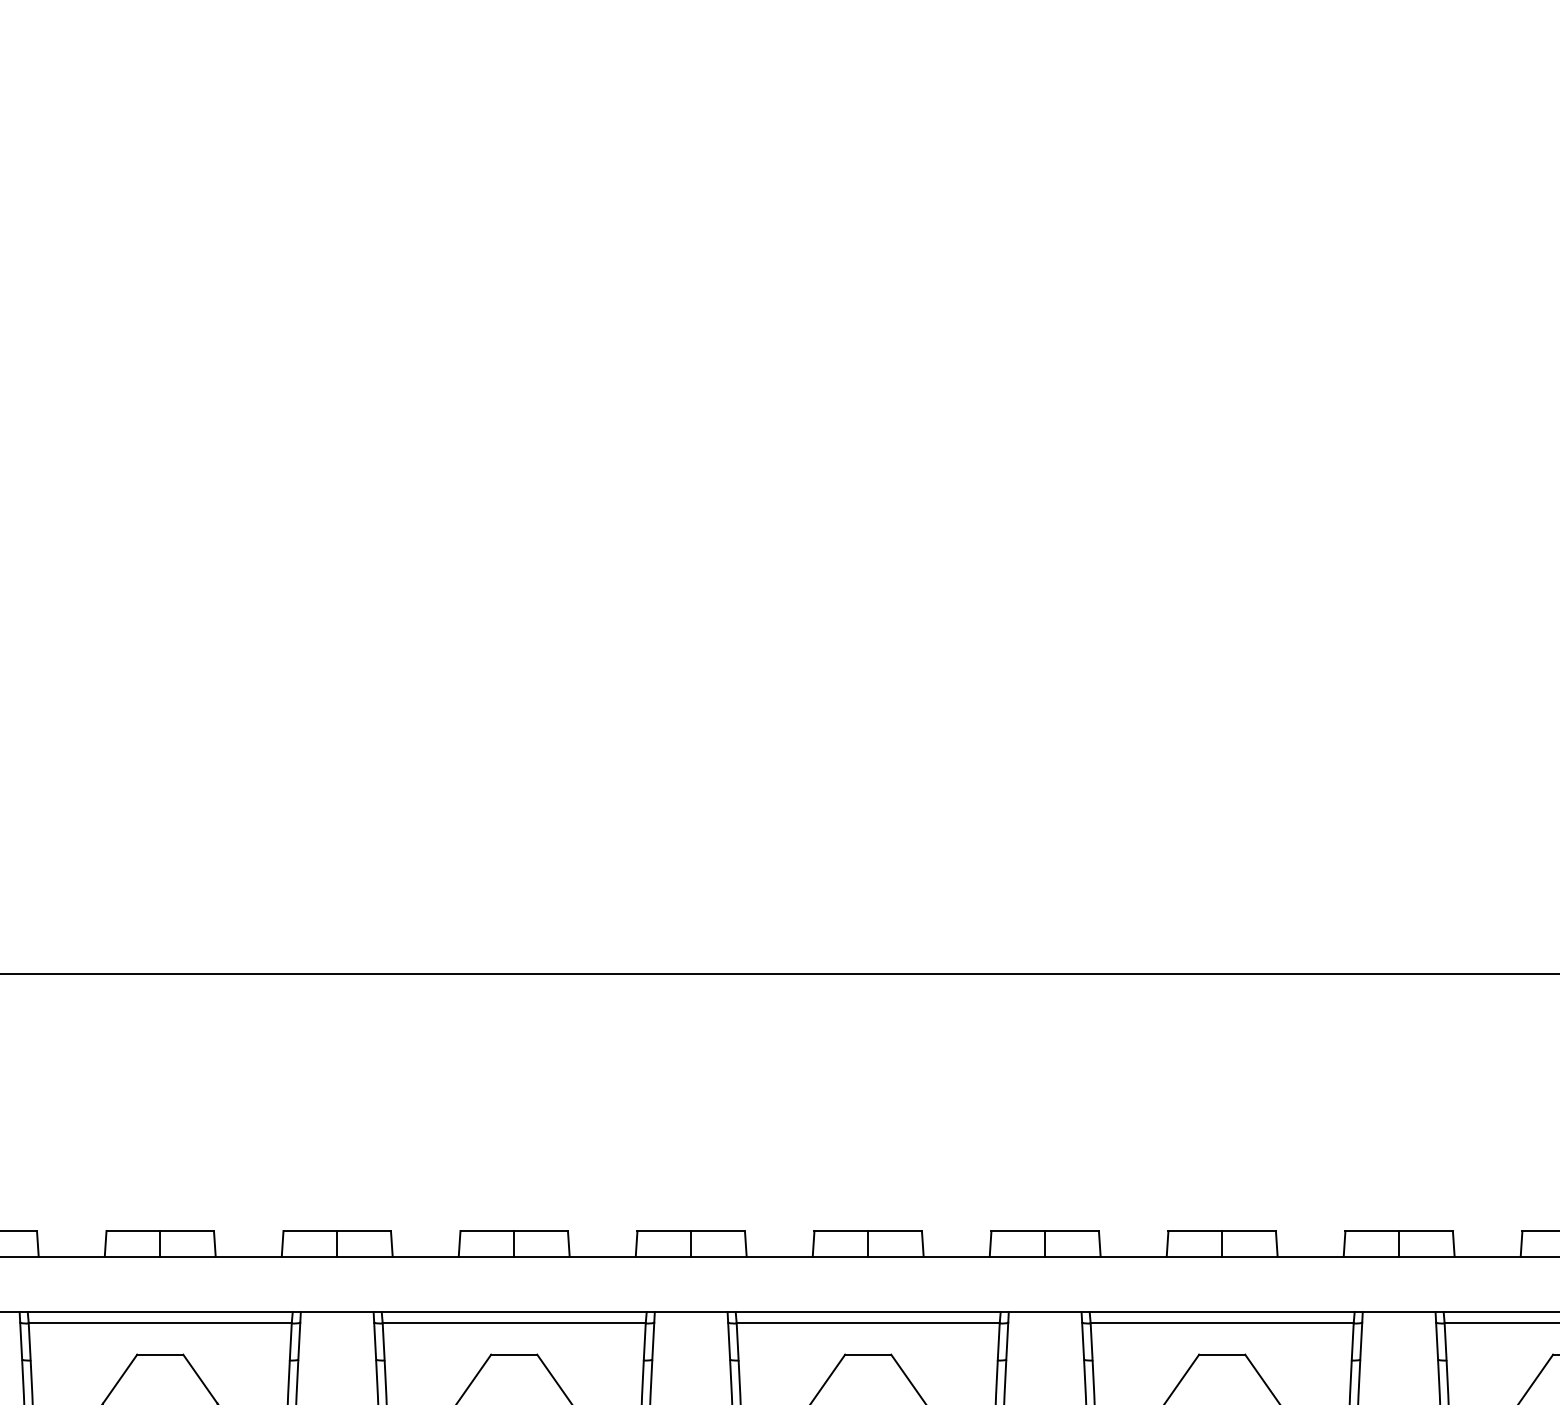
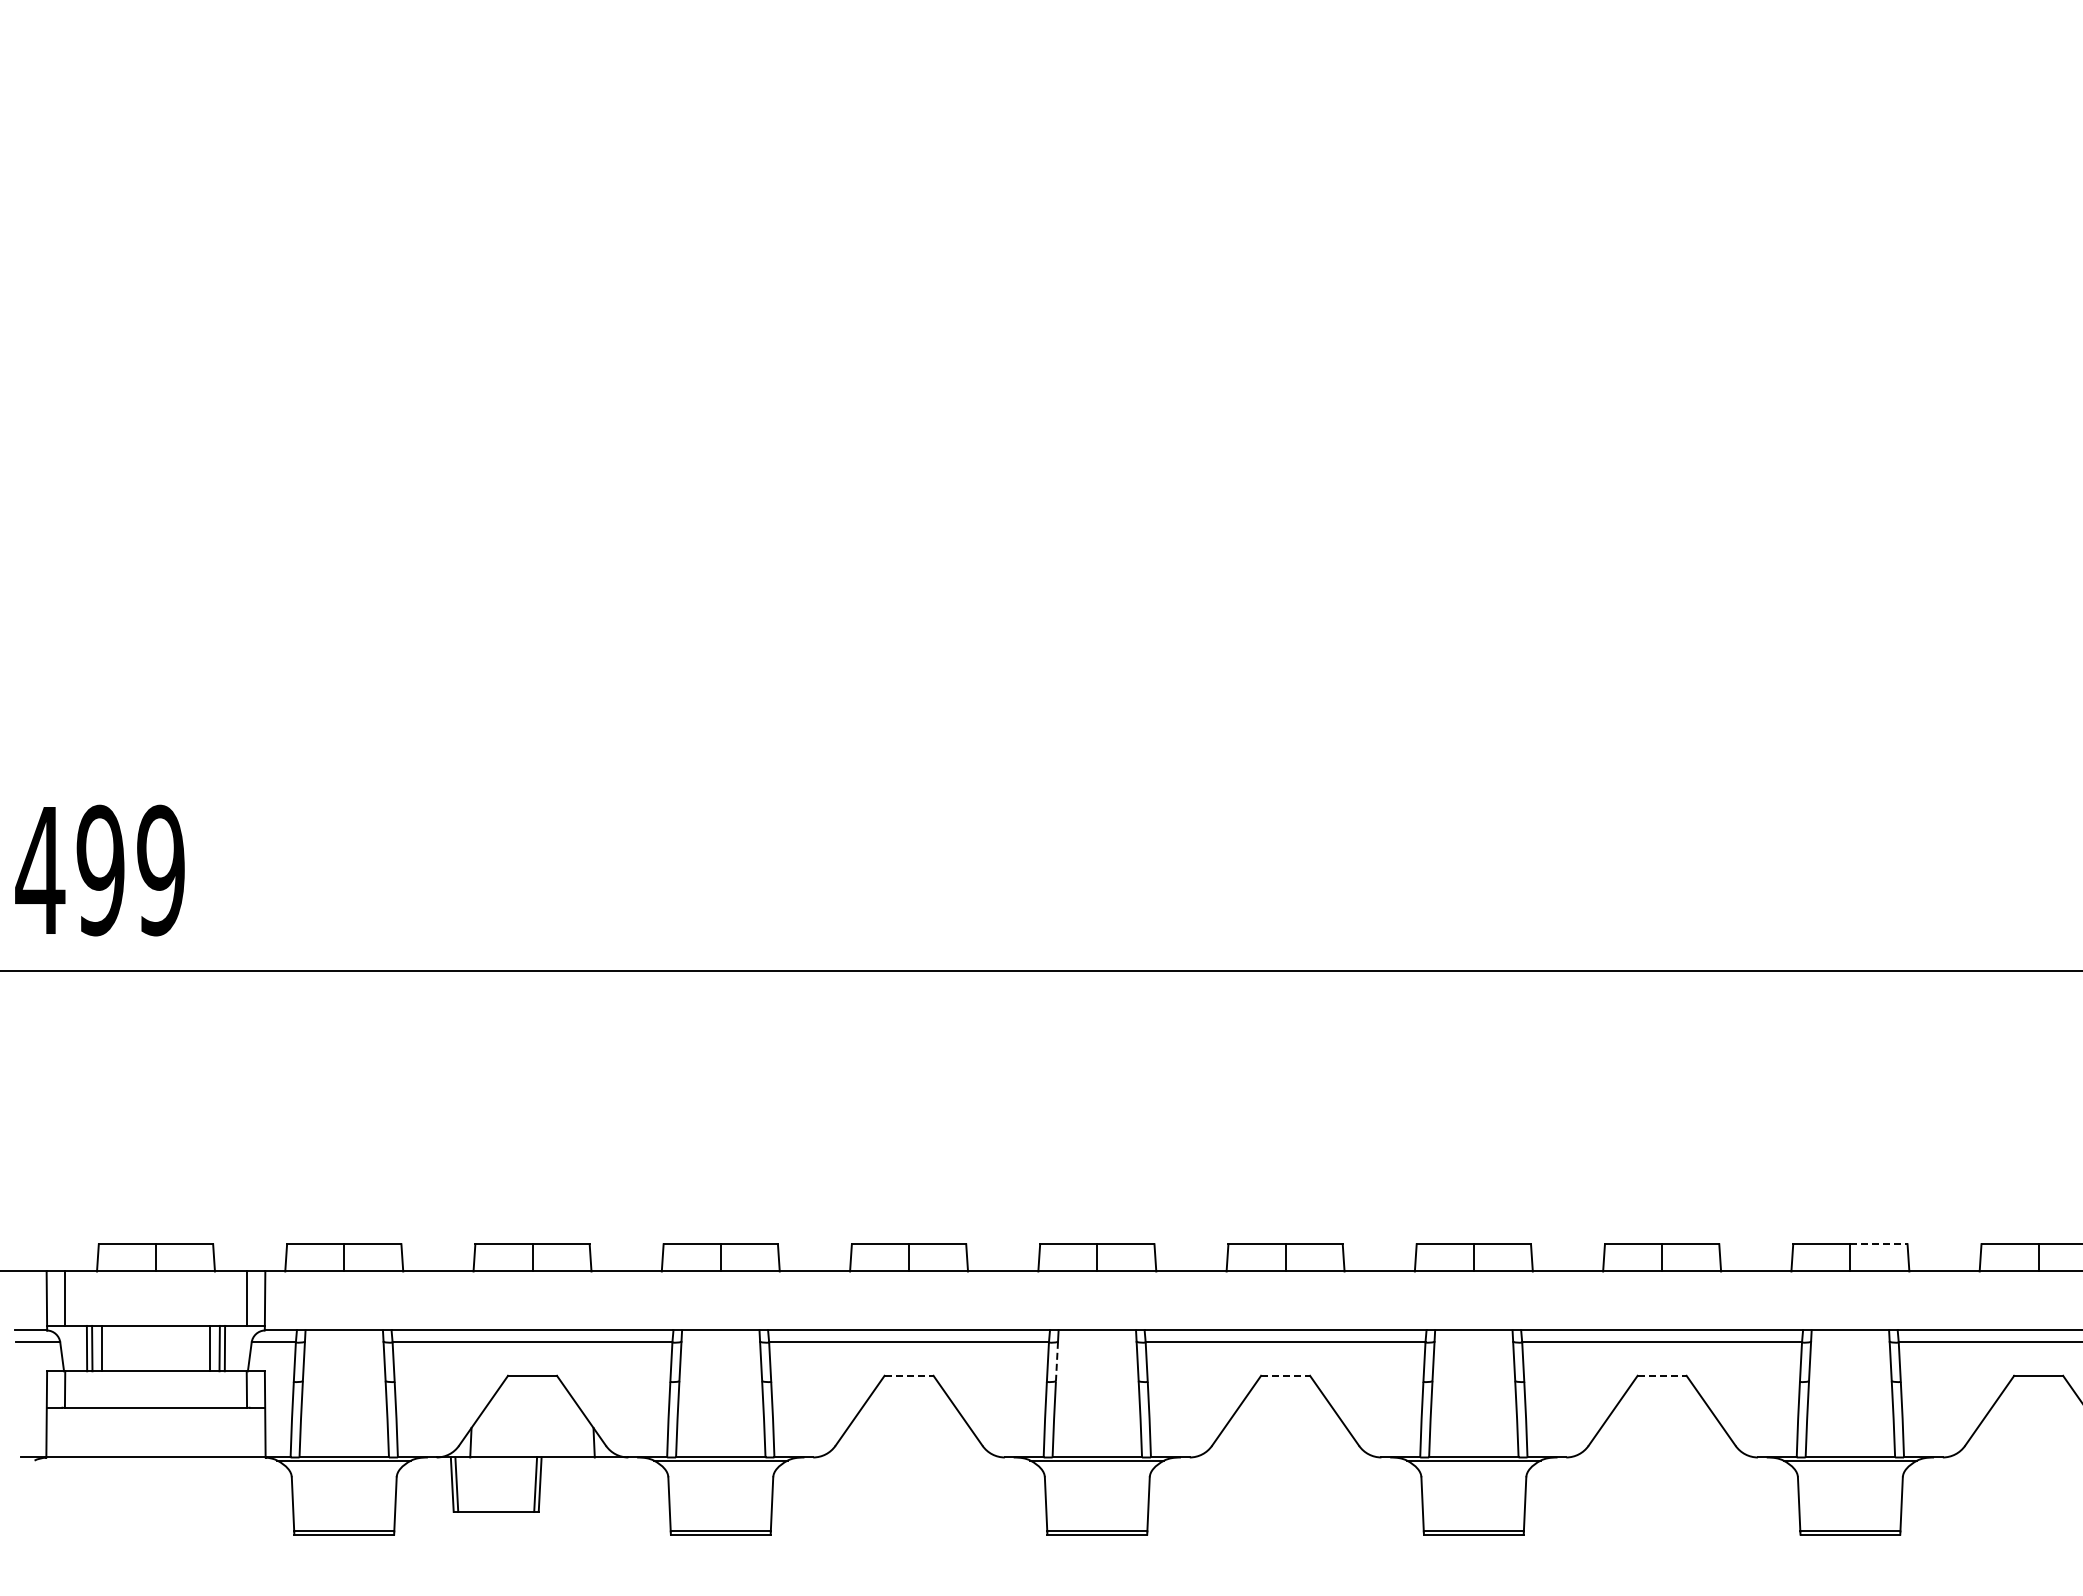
line: (1425, 1231) -> (1878, 1244), solid -> dashed
line: (652, 1341) -> (1056, 1361), solid -> dashed
line: (514, 1354) -> (909, 1375), solid -> dashed
line: (869, 1354) -> (1286, 1375), solid -> dashed
line: (1222, 1354) -> (1662, 1375), solid -> dashed

